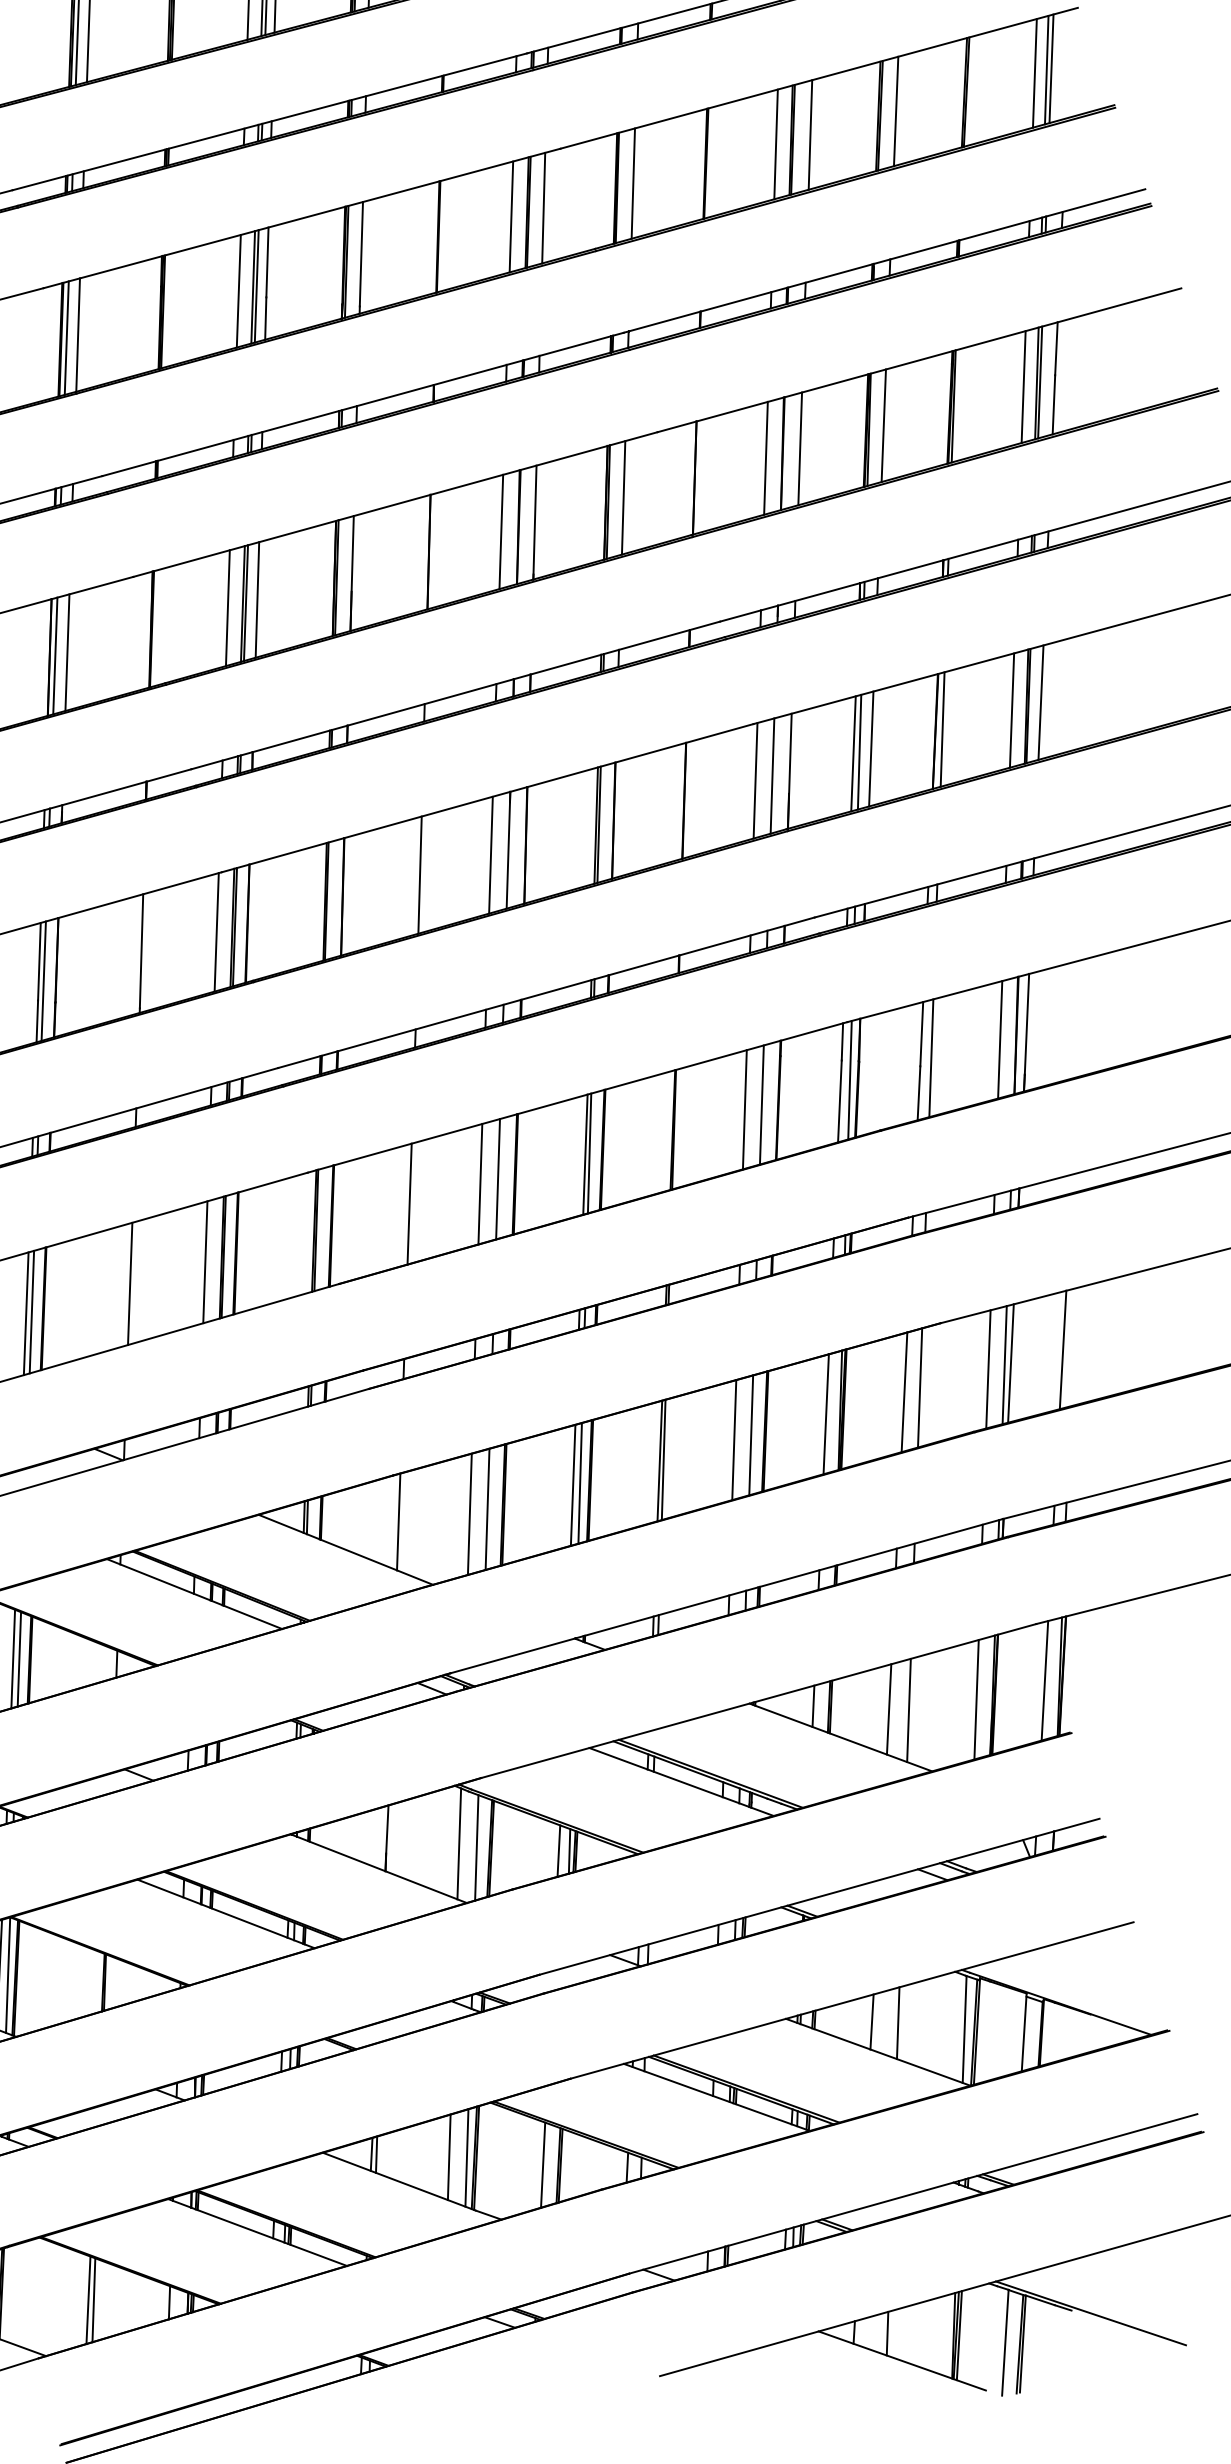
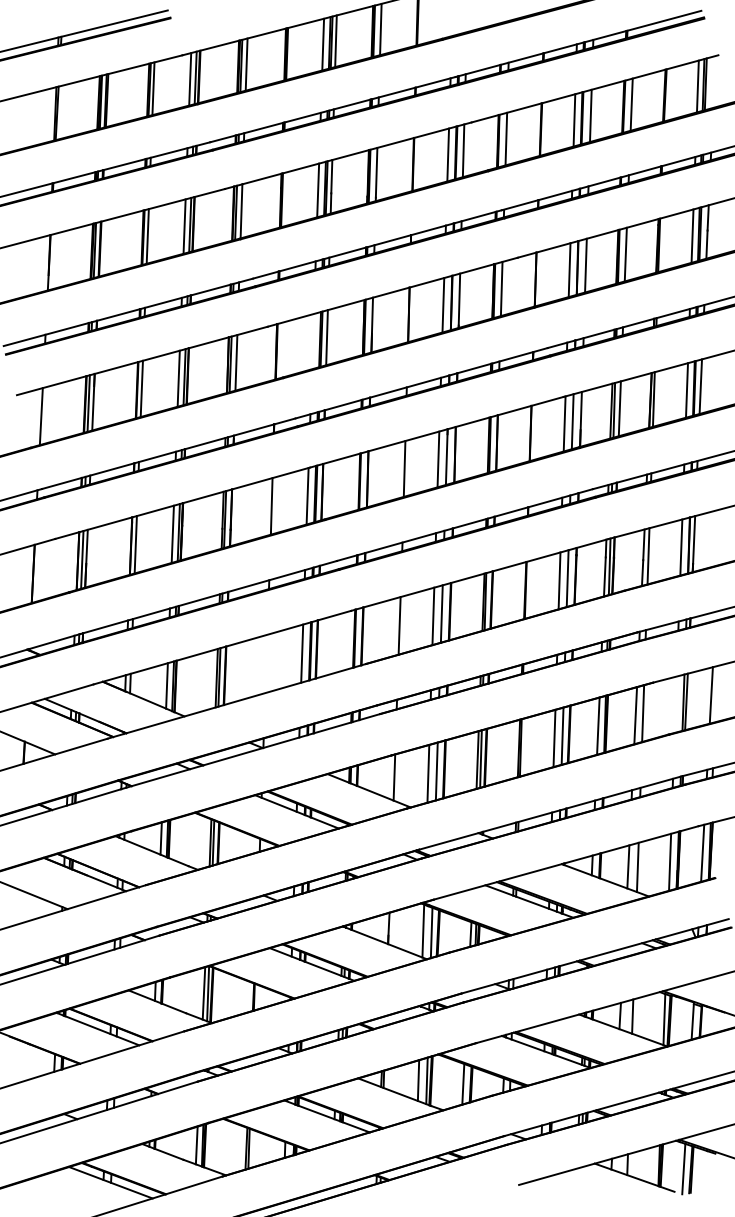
line: (226, 607) -> (312, 341), removed
line: (130, 1282) -> (266, 663), removed
line: (987, 1368) -> (675, 704), removed

